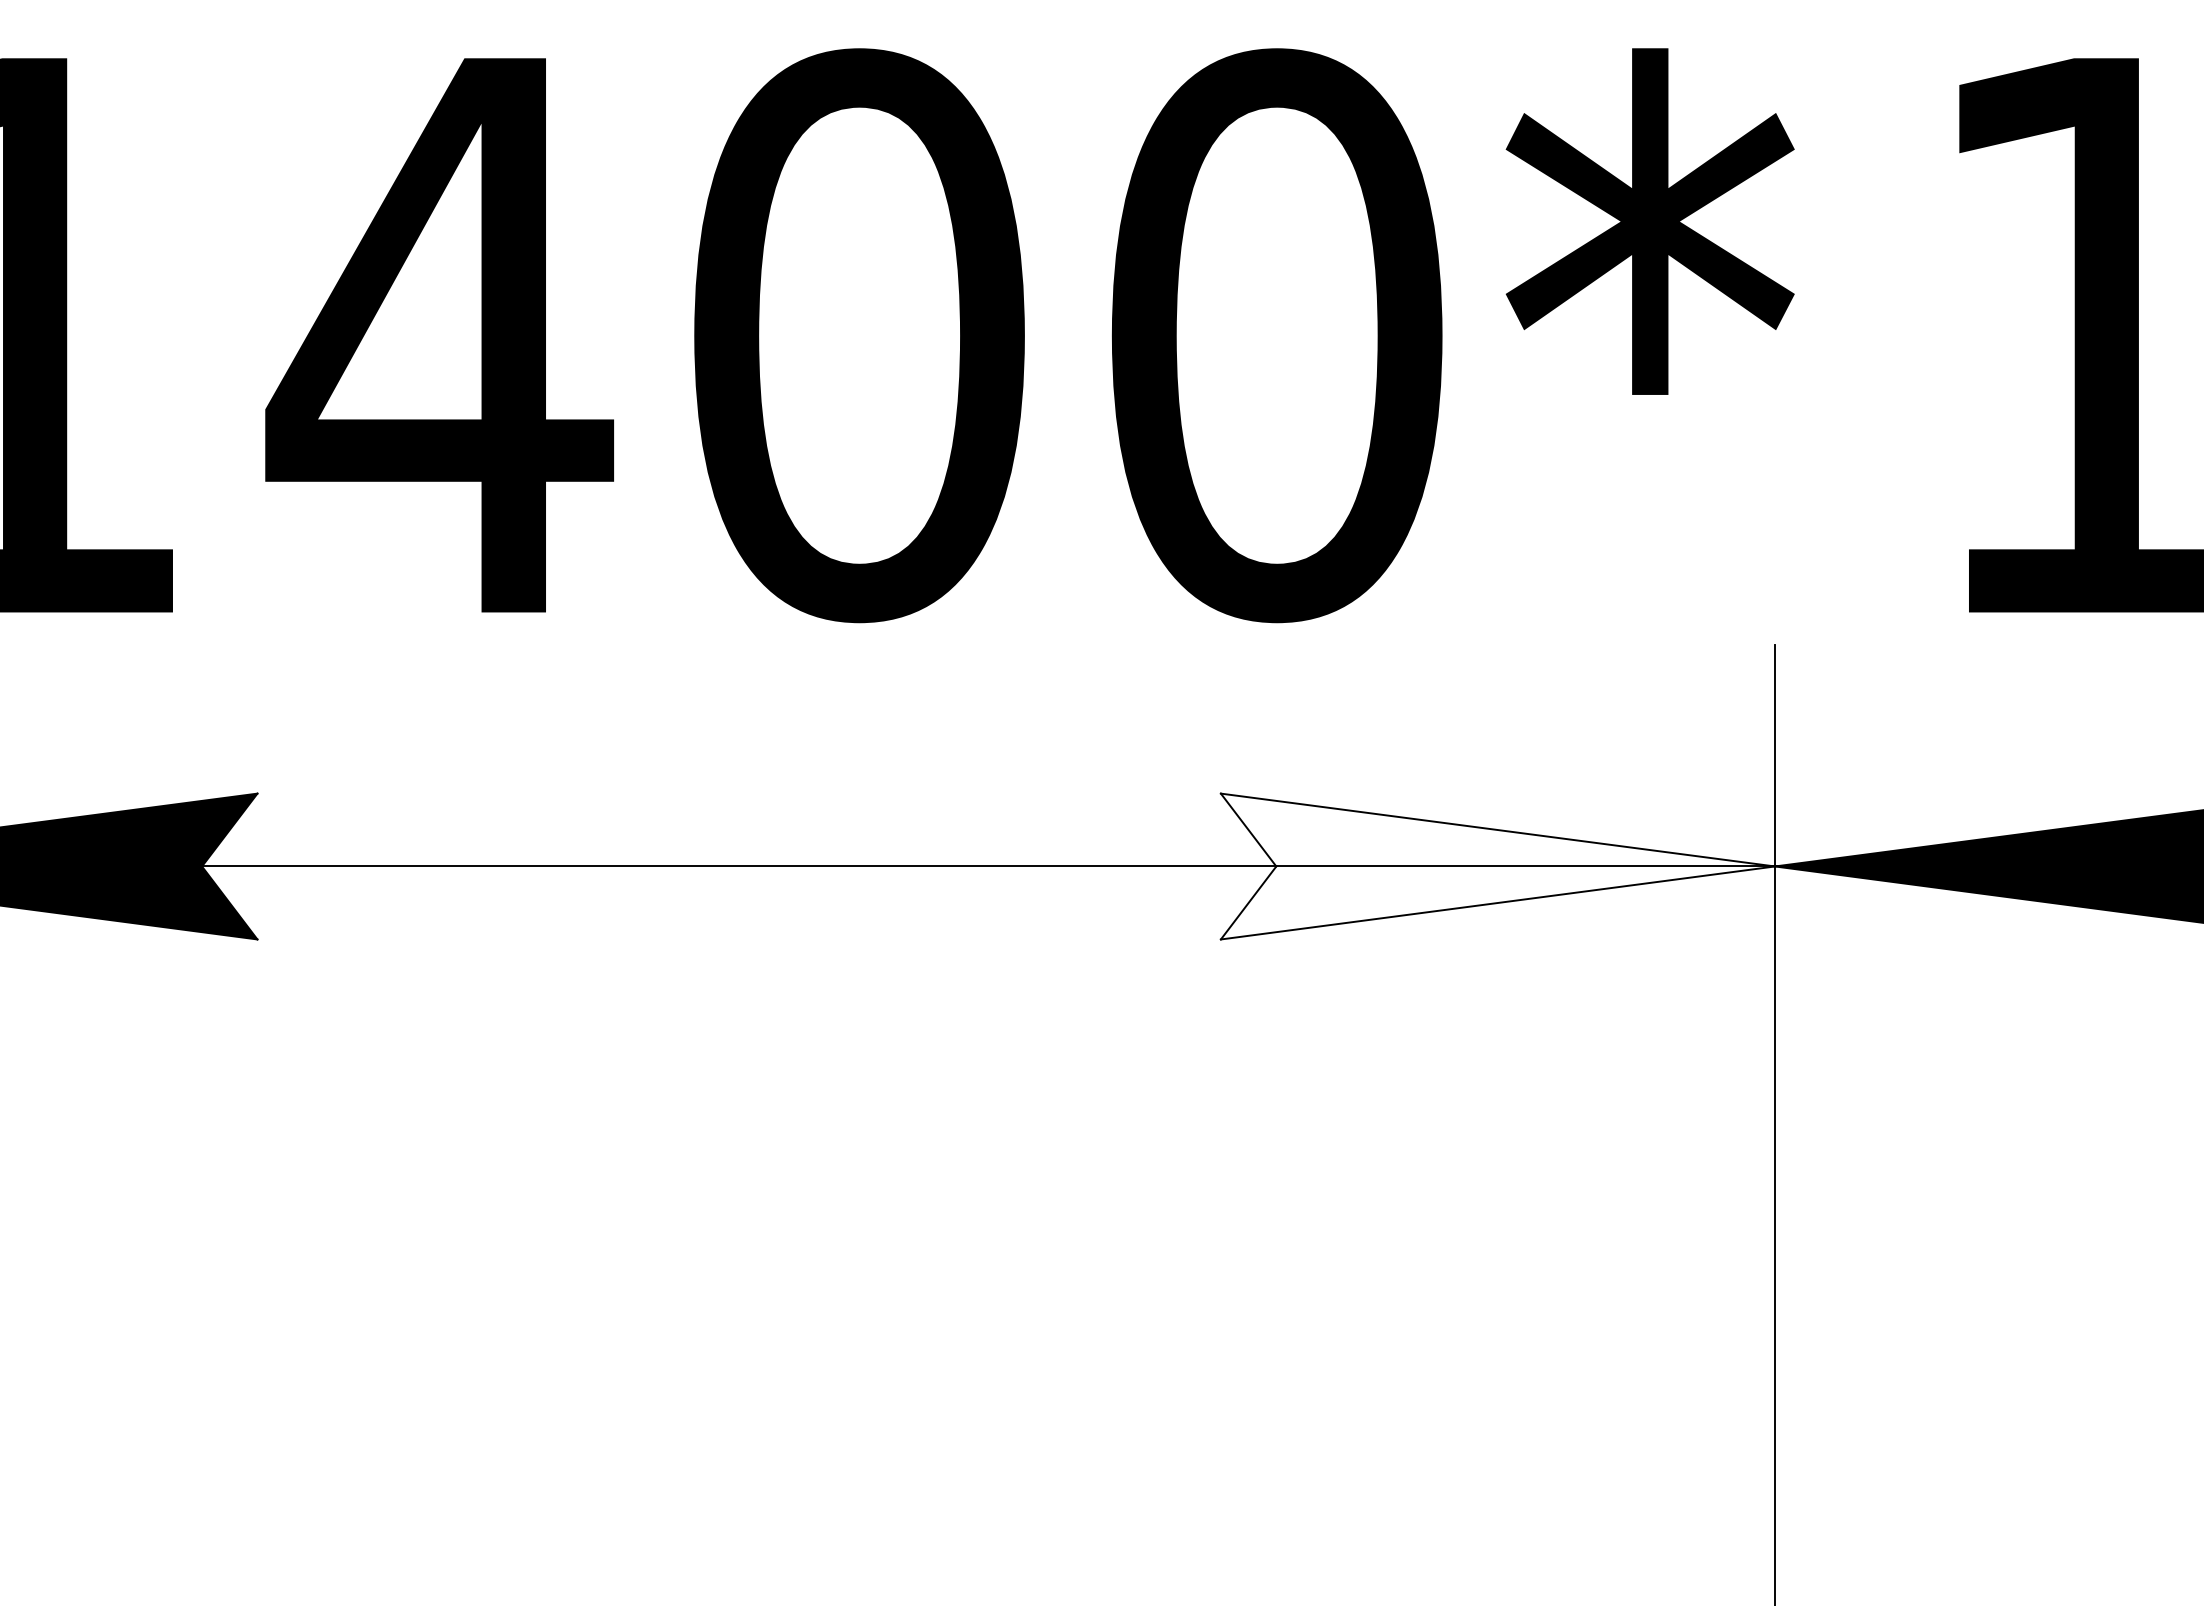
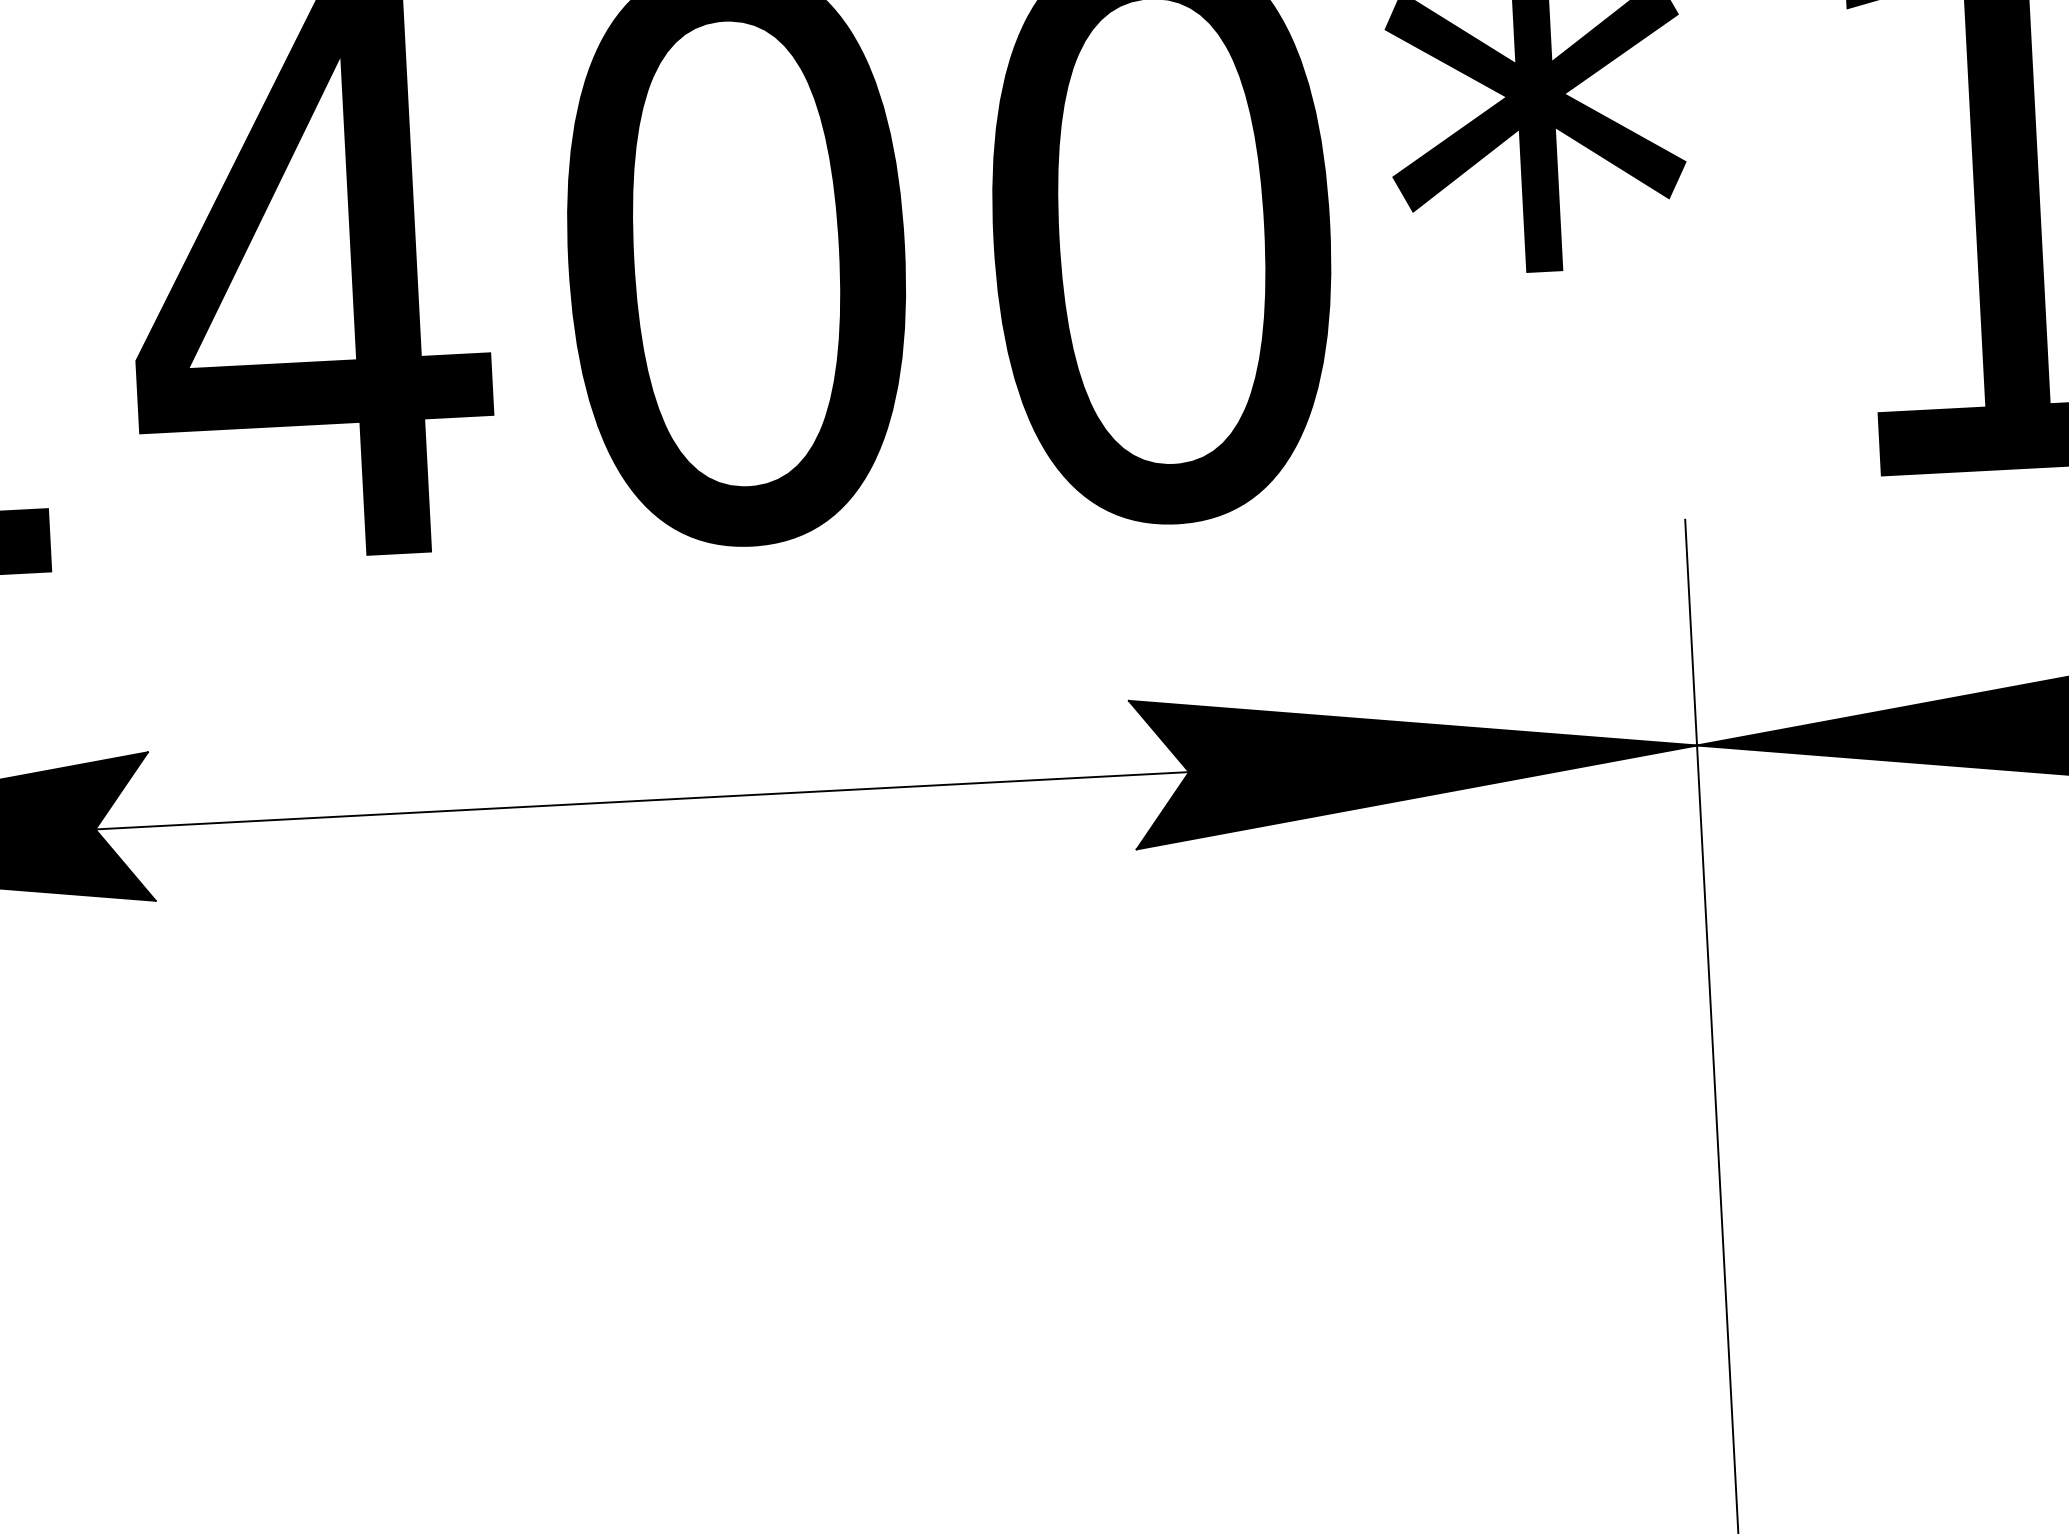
fill: (1497, 866) -> (1414, 760), added

